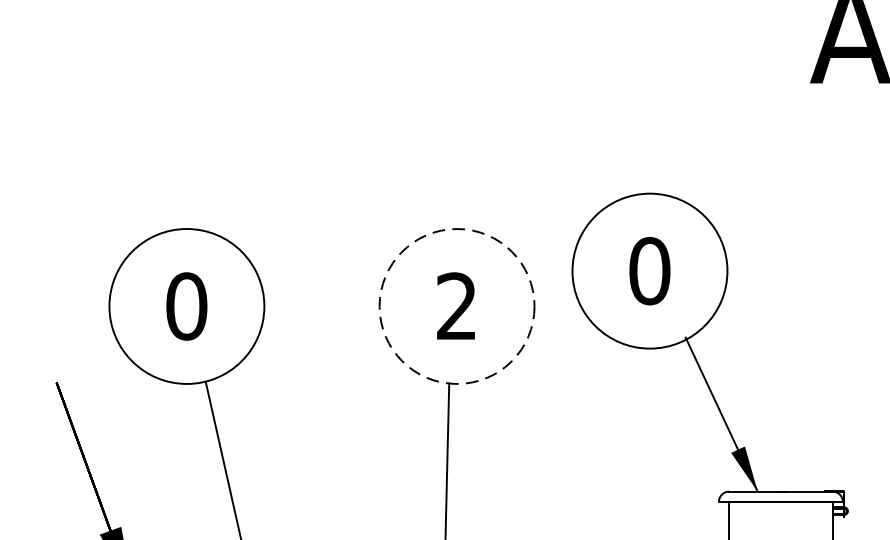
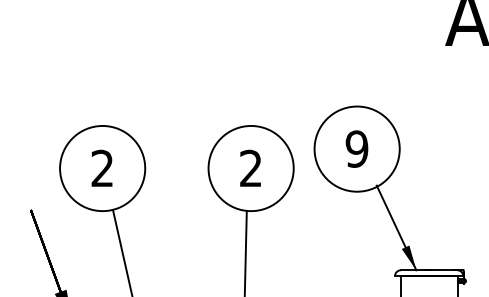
text: (648, 270) -> (356, 148), 0 -> 9
text: (186, 306) -> (102, 168), 0 -> 2
circle: (455, 306) -> (250, 168), dashed -> solid

